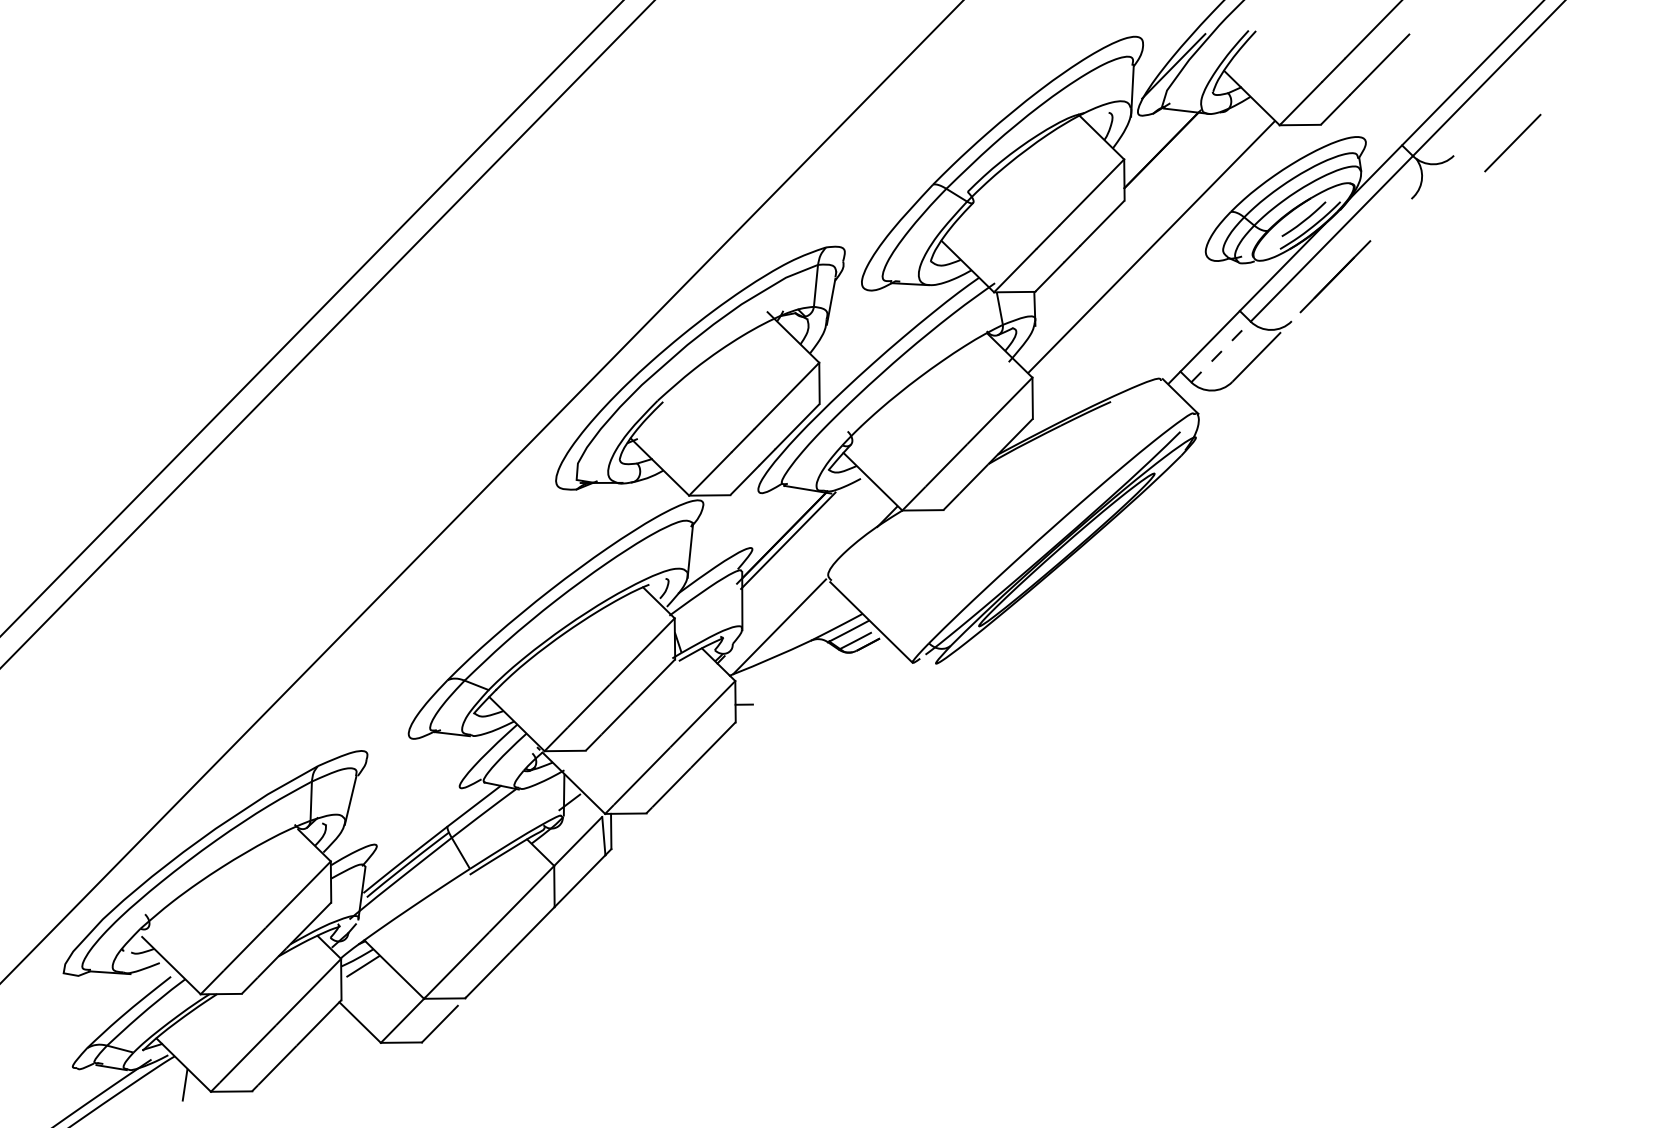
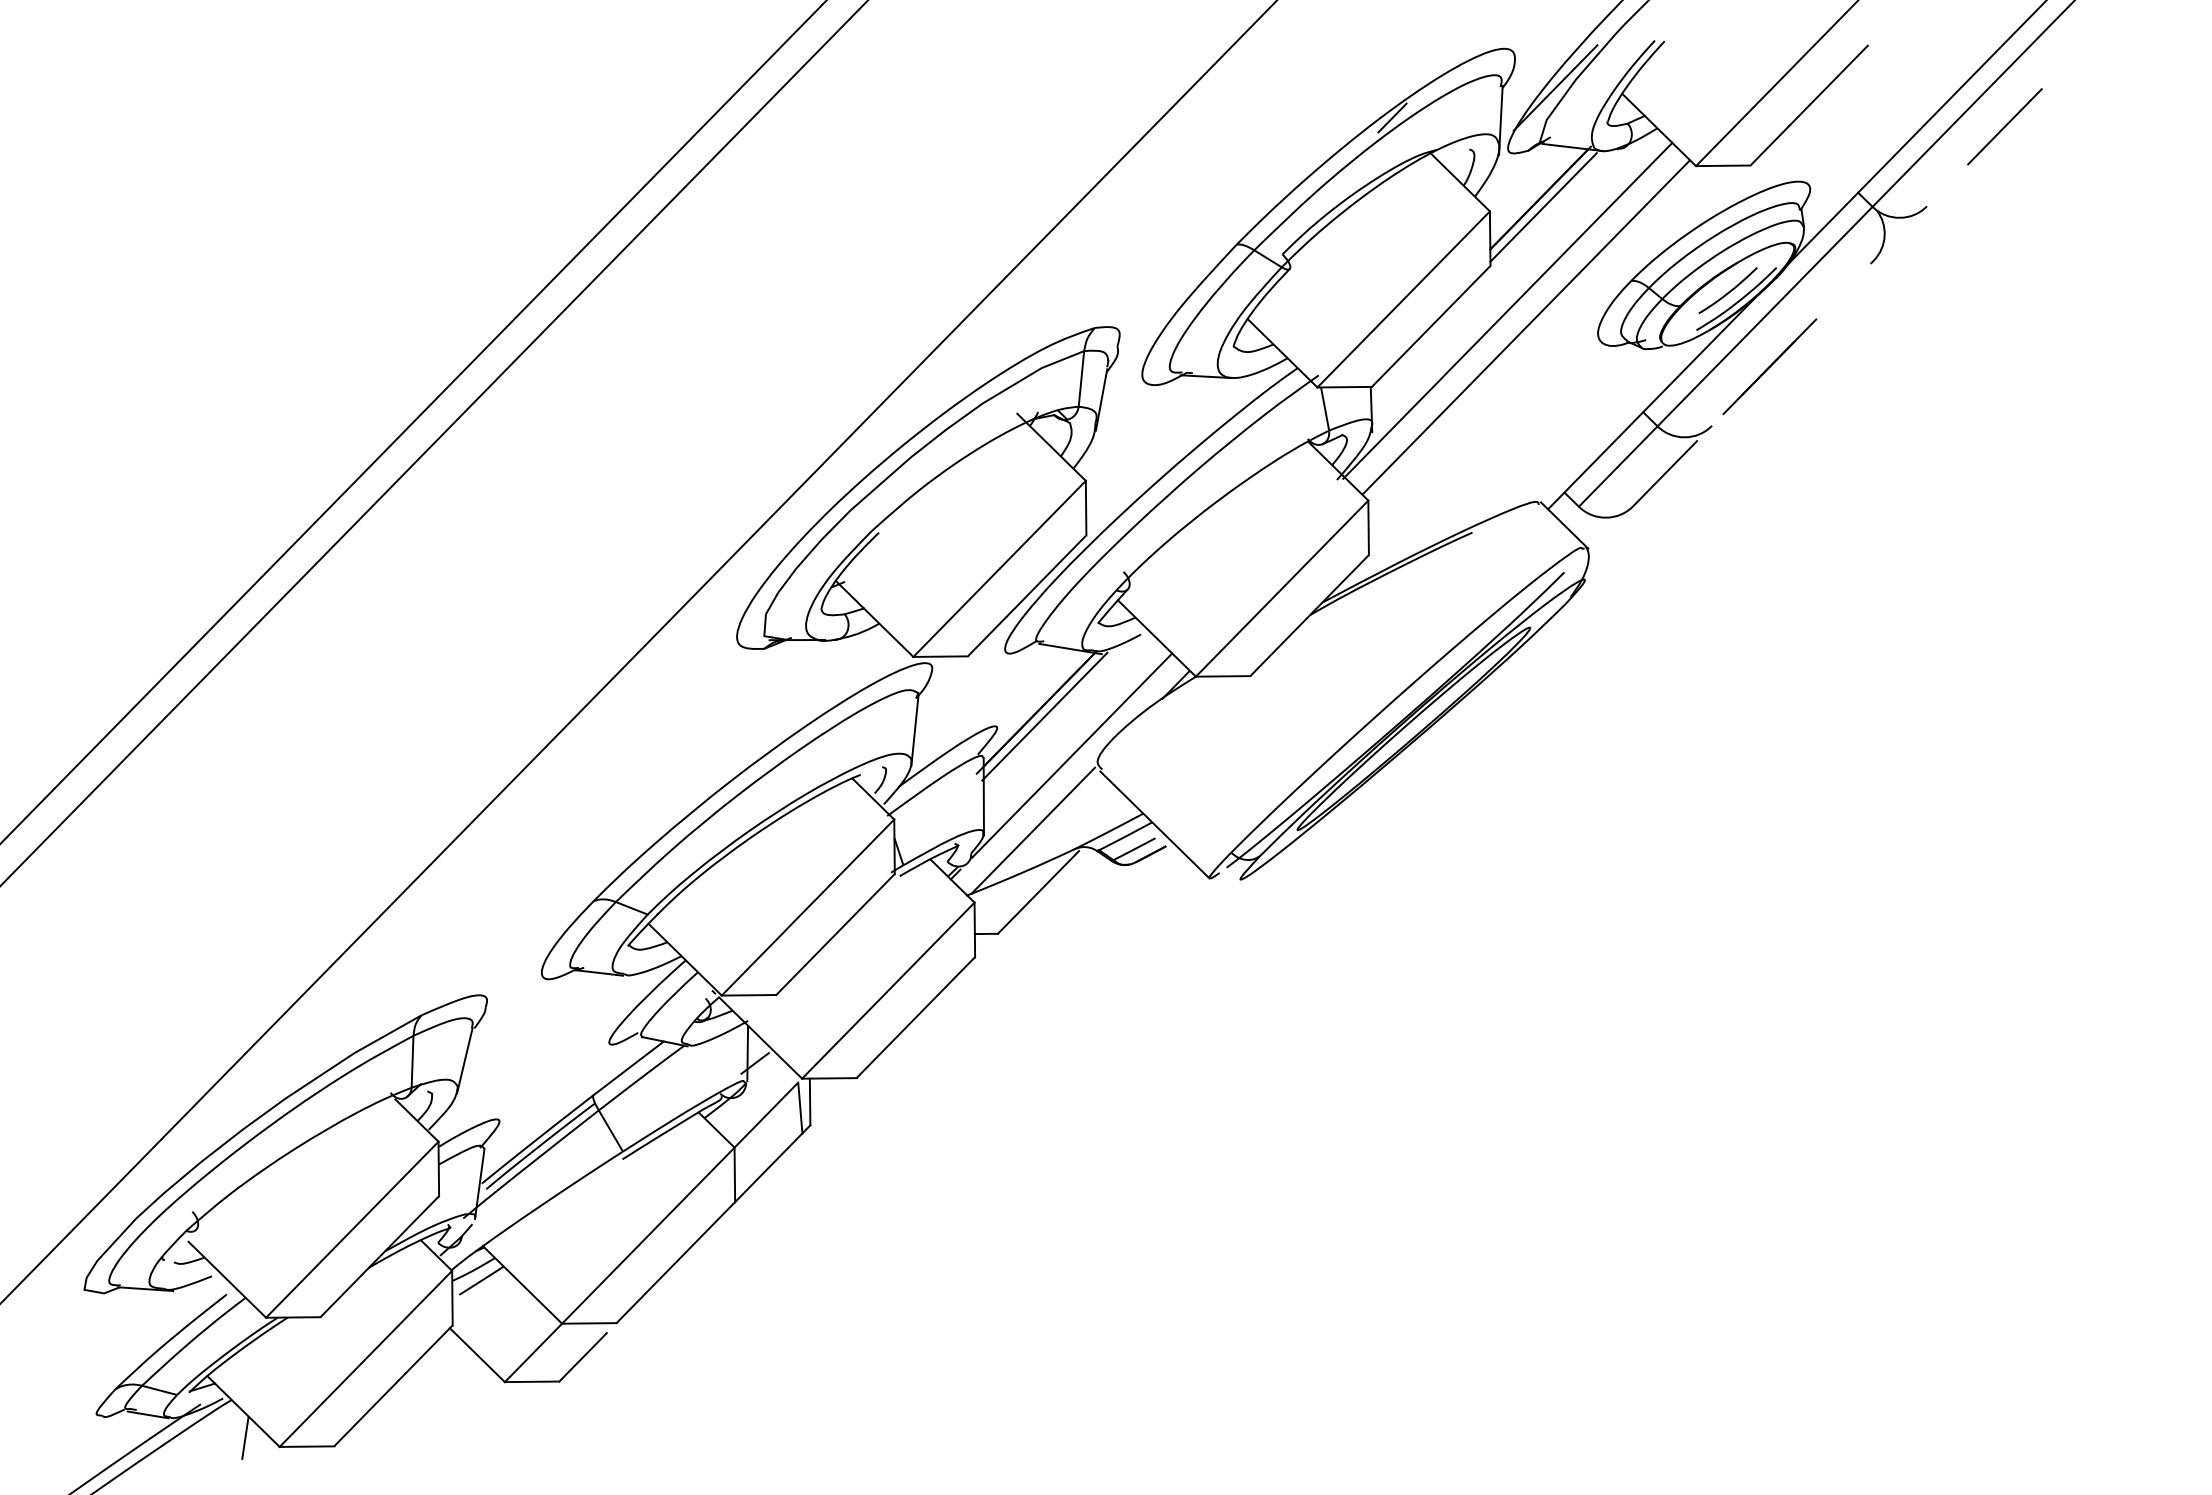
line: (1050, 88) -> (1392, 117), added
line: (1512, 142) -> (2004, 126), moved
line: (1164, 156) -> (1543, 207), added
line: (1137, 234) -> (1507, 310), added
line: (1221, 351) -> (1618, 466), dashed -> solid
line: (808, 570) -> (1071, 755), added
line: (783, 673) -> (1038, 892), added

